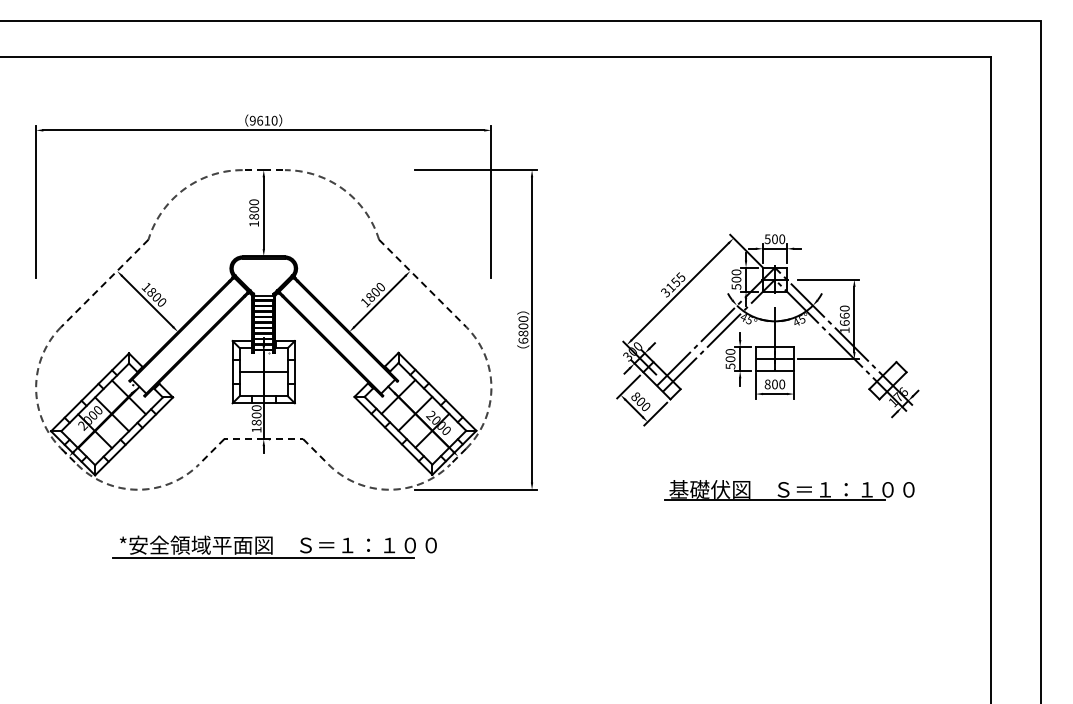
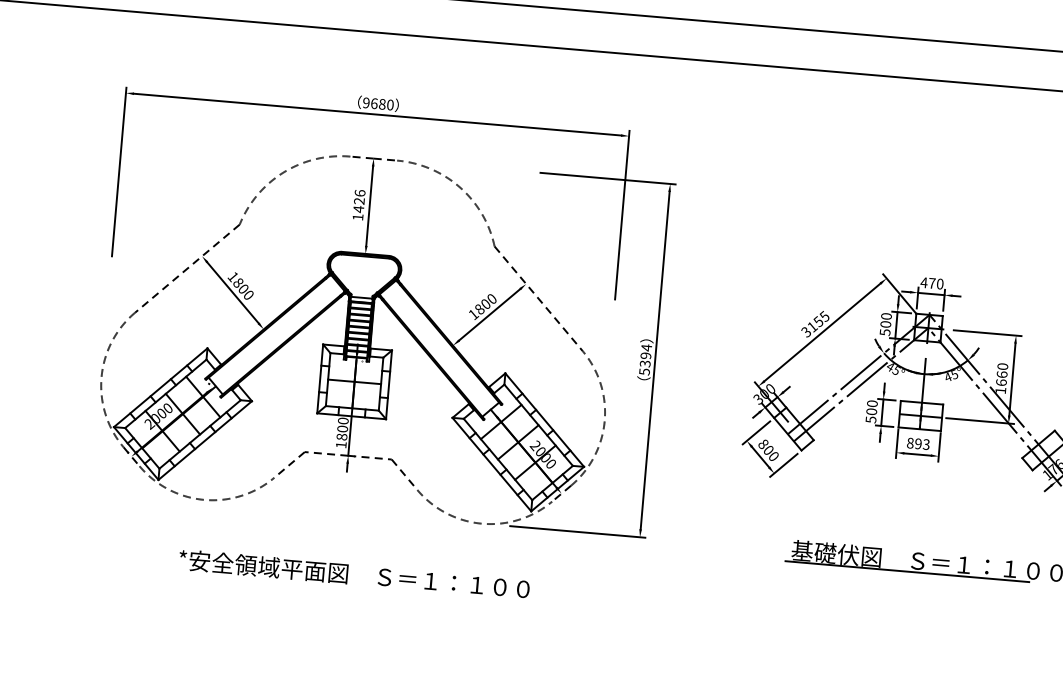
text: (267, 120) -> (382, 104), 9610 -> 9680
text: (254, 209) -> (359, 201), 1800 -> 1426
text: (770, 239) -> (927, 283), 500 -> 470
text: (523, 329) -> (645, 359), 6800 -> 5394
text: (778, 384) -> (922, 444), 800 -> 893
line: (263, 558) -> (336, 587), removed

